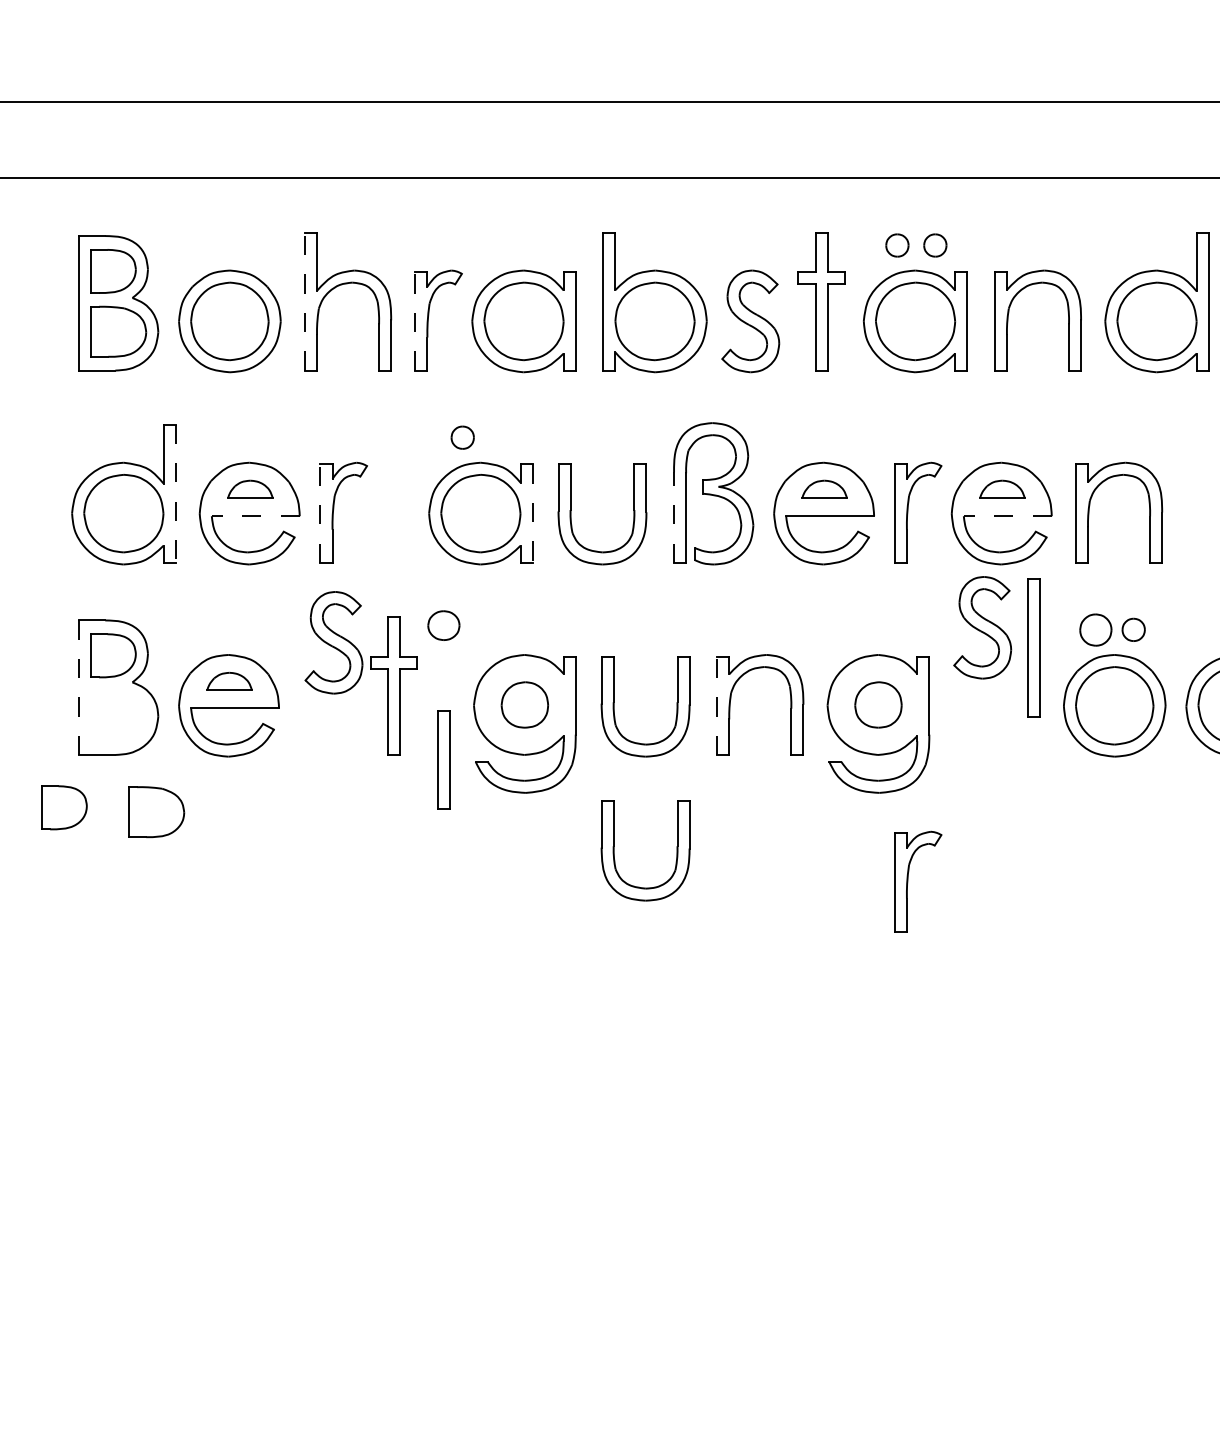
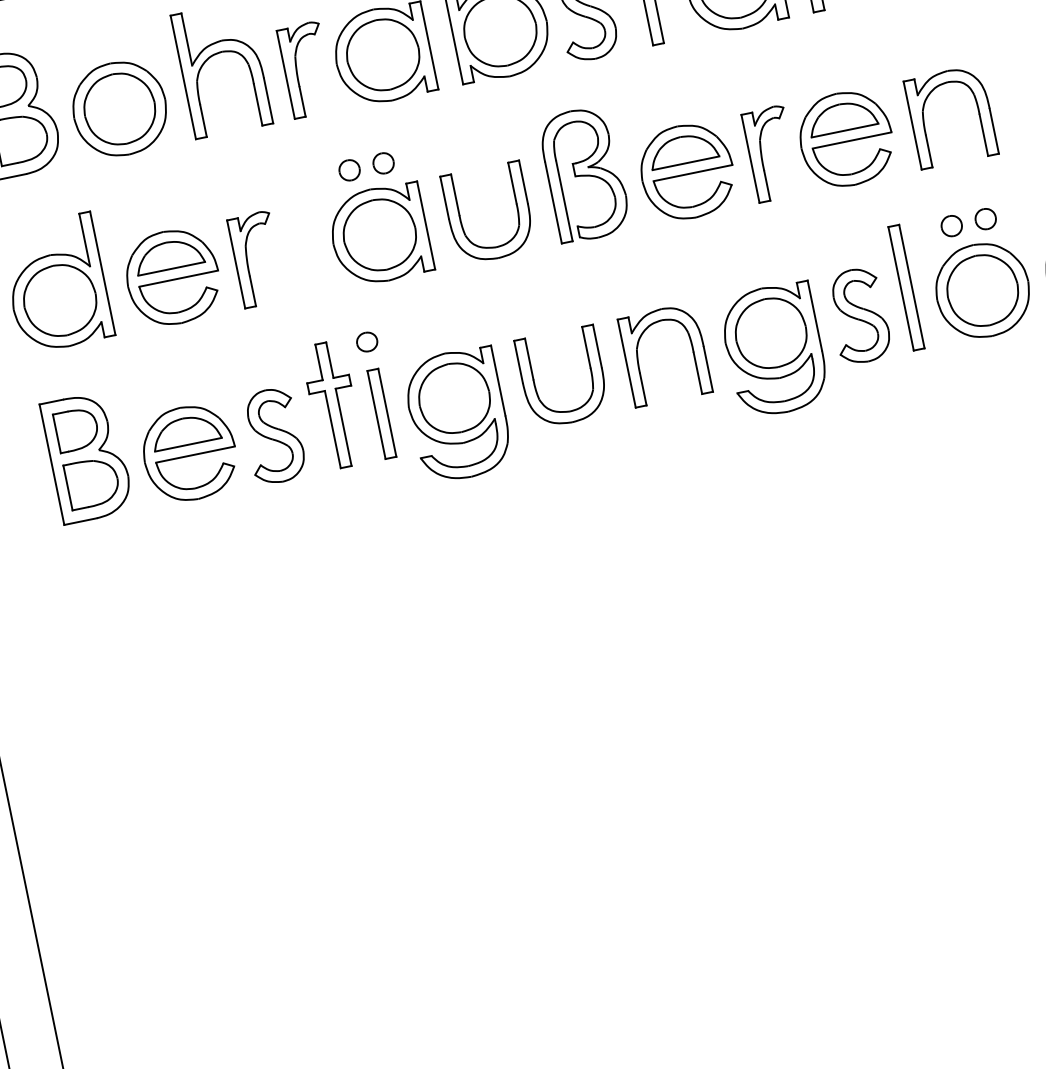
line: (304, 301) -> (182, 77), dashed -> solid
line: (415, 320) -> (285, 74), dashed -> solid
part: (500, 437) -> (383, 163), added
part: (250, 489) -> (169, 255), size x1.67
part: (824, 489) -> (683, 150), size x1.67
part: (1002, 489) -> (842, 117), size x1.67
line: (175, 493) -> (102, 273), dashed -> solid
line: (320, 513) -> (236, 264), dashed -> solid
line: (532, 514) -> (426, 226), dashed -> solid
line: (255, 516) -> (178, 278), dashed -> solid
line: (1007, 516) -> (851, 140), dashed -> solid
line: (674, 517) -> (553, 202), dashed -> solid
part: (443, 625) -> (366, 342), size x0.71
part: (982, 627) -> (858, 315), moved
part: (1095, 629) -> (951, 225), size x0.71
part: (333, 642) -> (273, 435), moved
part: (1033, 647) -> (906, 287), moved
part: (229, 681) -> (185, 431), size x1.67
line: (78, 687) -> (51, 464), dashed -> solid
part: (524, 704) -> (453, 397), size x1.67
part: (878, 704) -> (770, 332), size x1.67
line: (717, 705) -> (626, 363), dashed -> solid
part: (443, 759) -> (381, 413), moved
part: (64, 807) -> (60, 574), removed
part: (156, 812) -> (92, 483), moved
part: (614, 850) -> (561, 512), removed
part: (908, 881) -> (830, 485), removed

